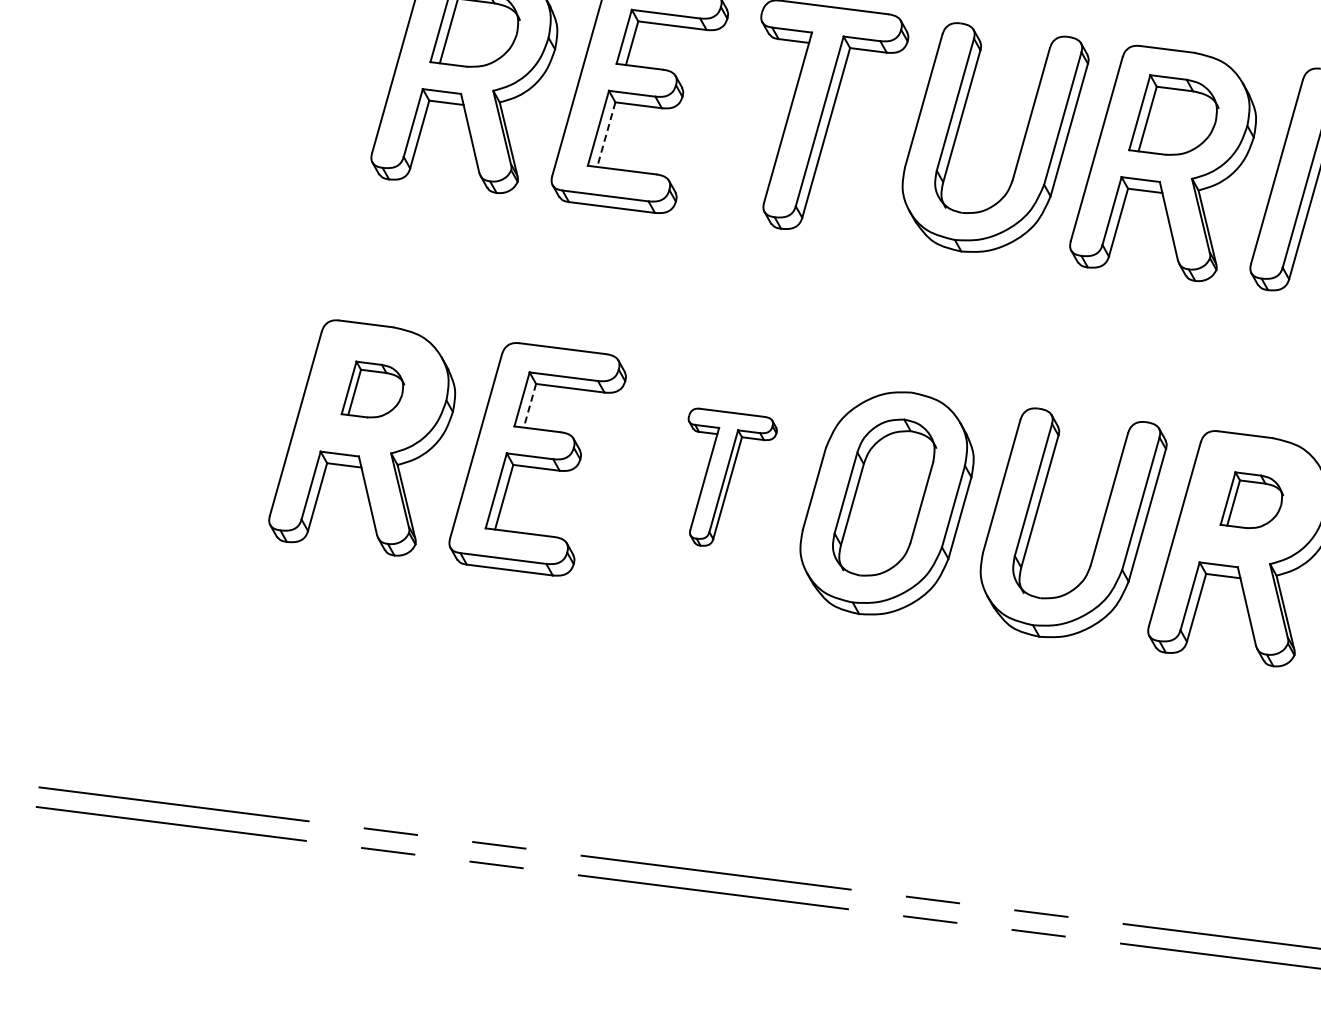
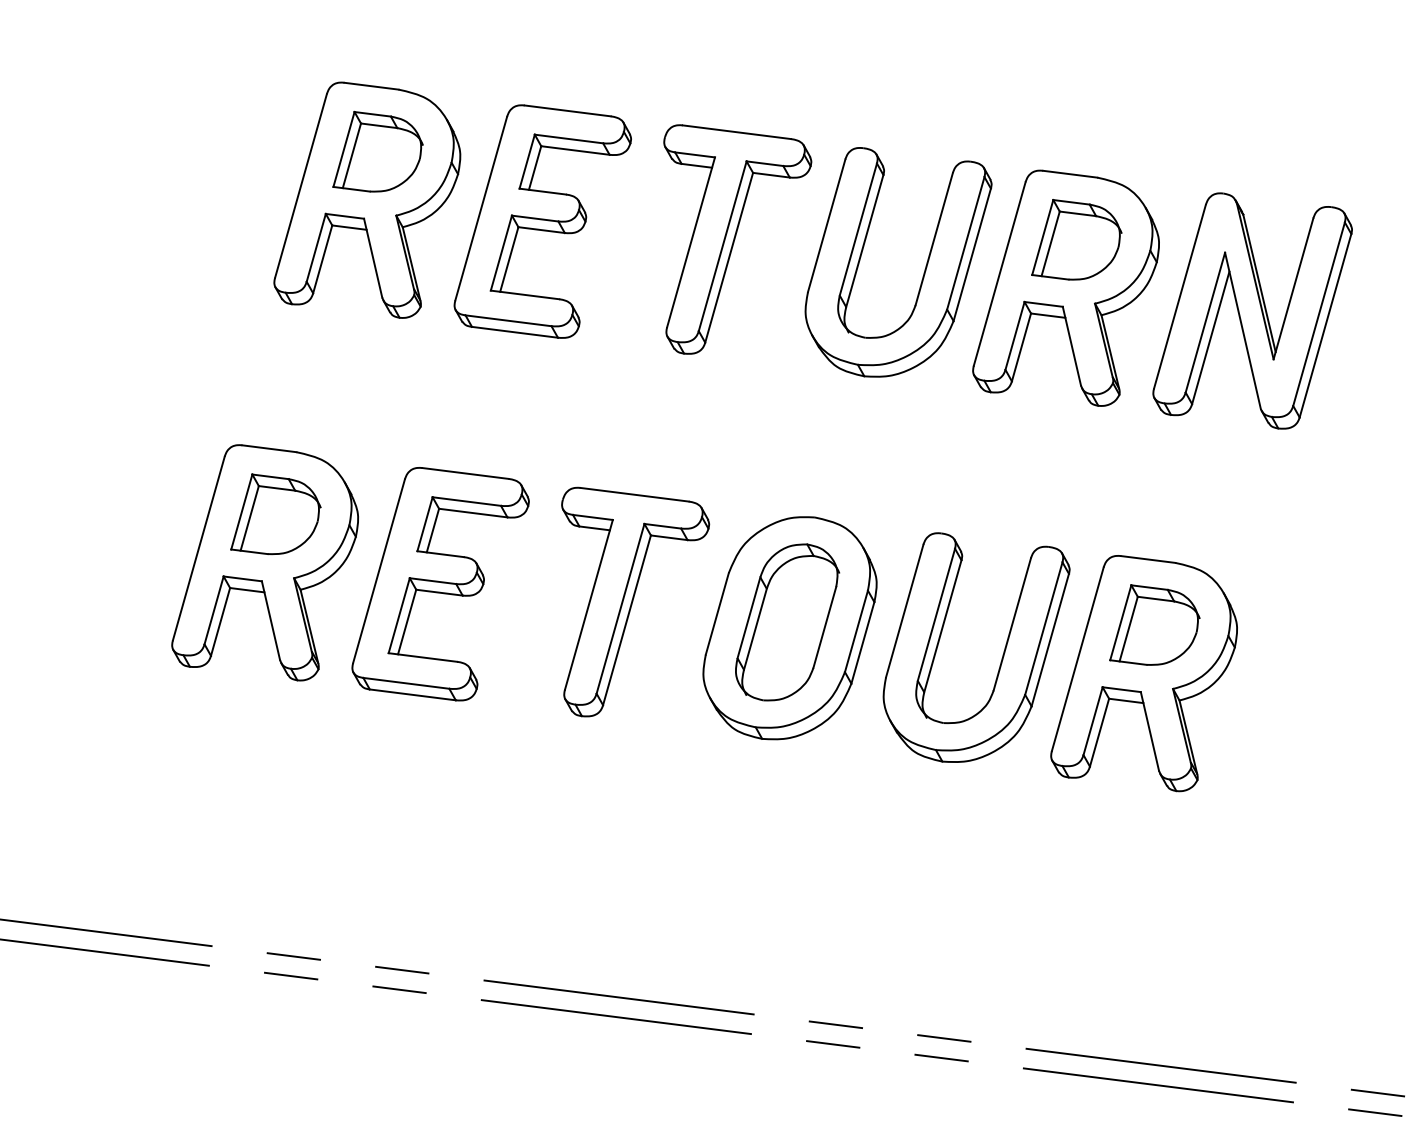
line: (606, 134) -> (509, 259), dashed -> solid
part: (372, 389) -> (275, 514), size x1.43
line: (529, 405) -> (432, 530), dashed -> solid
part: (732, 476) -> (635, 601), size x1.67
part: (1251, 499) -> (1154, 624), size x1.43

